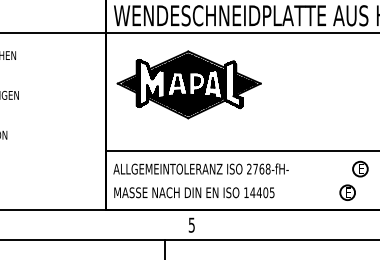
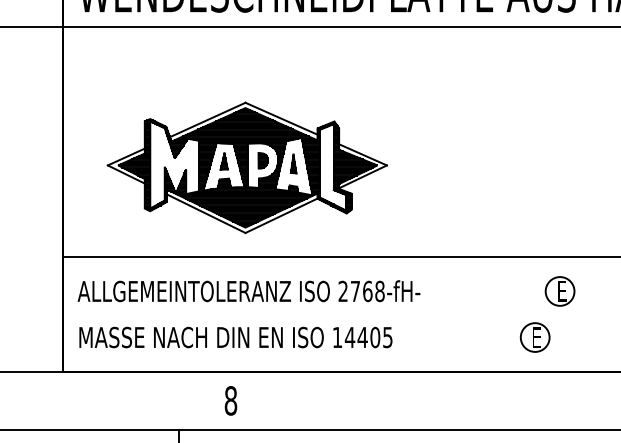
part: (188, 84) -> (245, 167), moved
text: (191, 224) -> (230, 399), 5 -> 8

